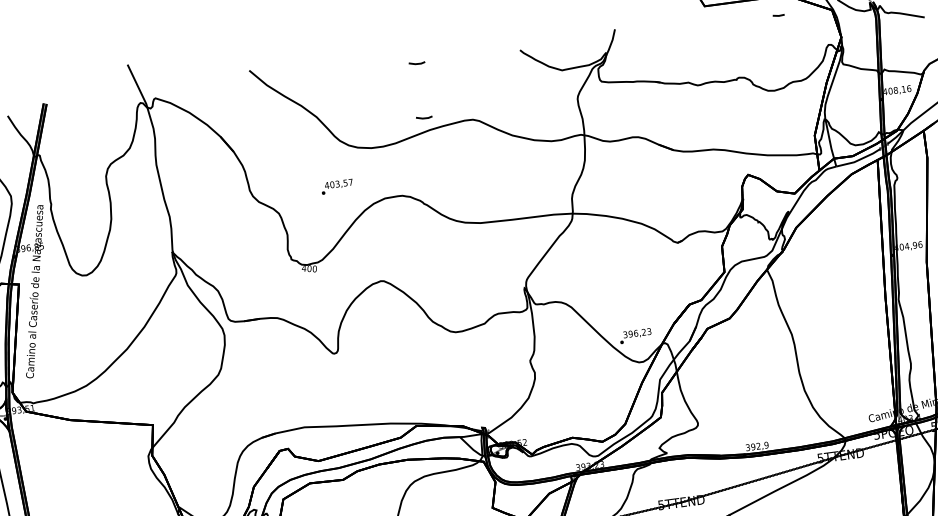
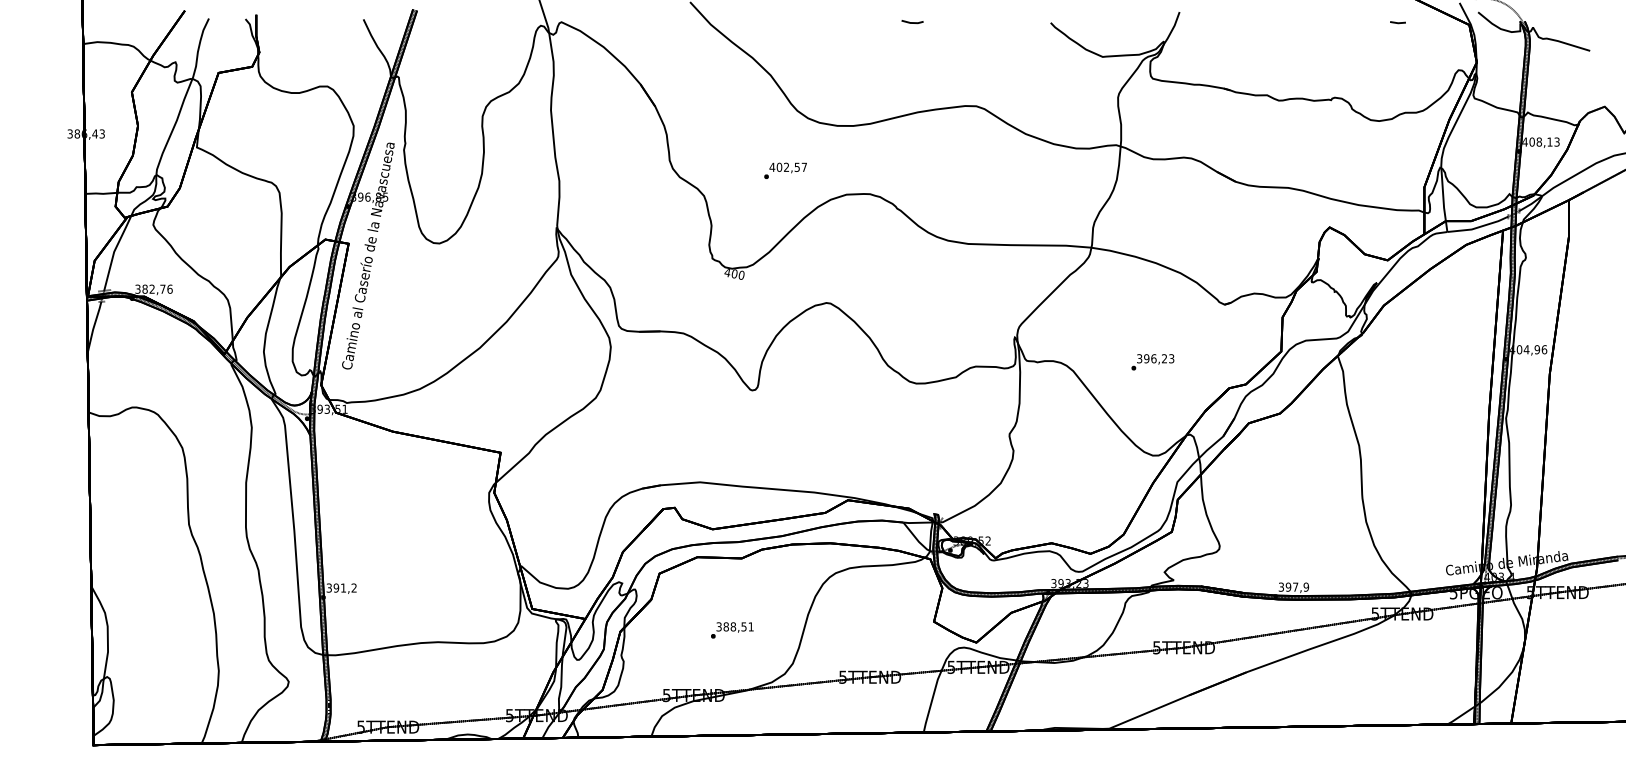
text: (908, 88) -> (1556, 141), 408,16 -> 408,13
line: (424, 118) -> (912, 95), removed
text: (337, 184) -> (786, 167), 403,57 -> 402,57
text: (635, 336) -> (1152, 362), moved
text: (758, 445) -> (1295, 586), 392,9 -> 397,9

